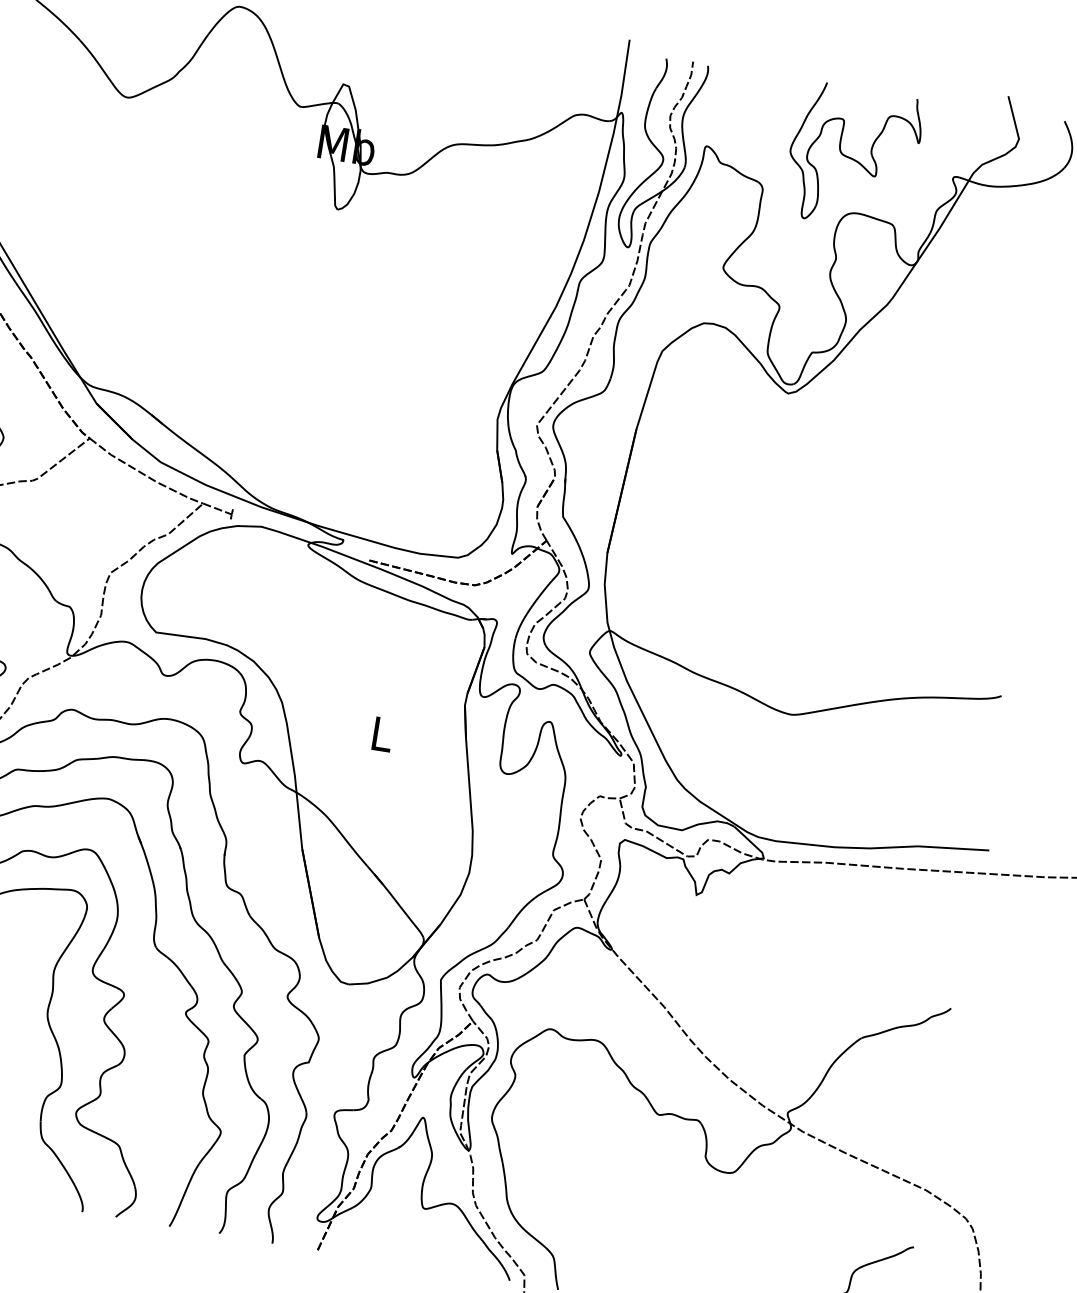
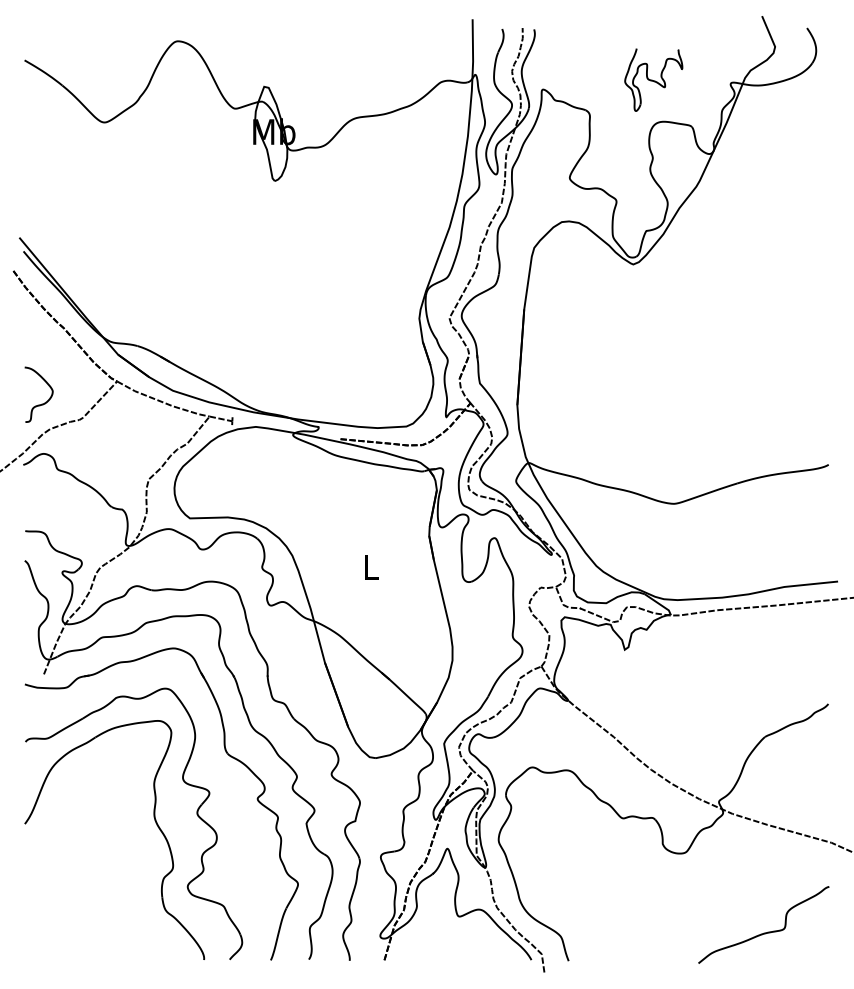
part: (853, 156) -> (653, 79), size x0.6

